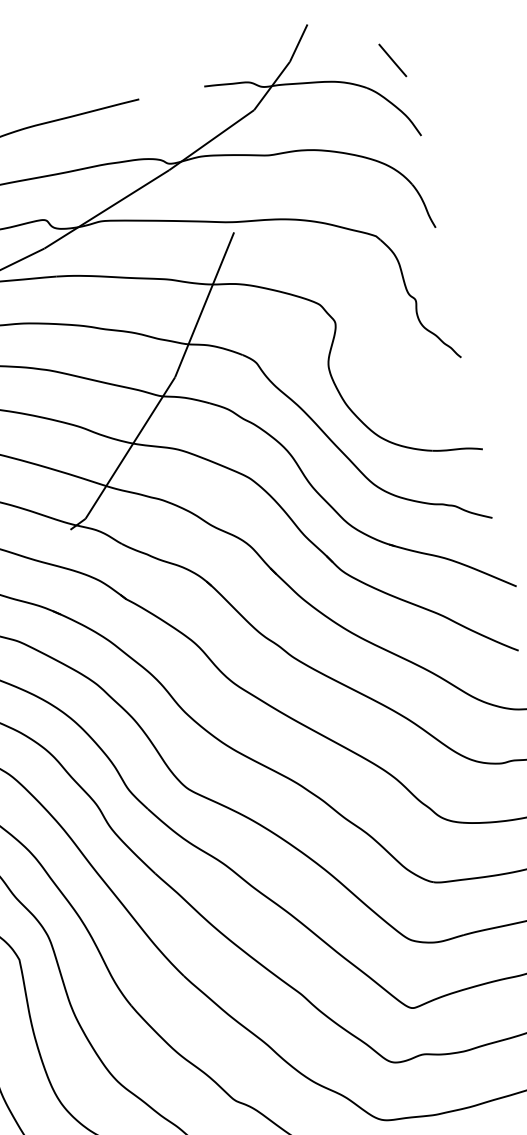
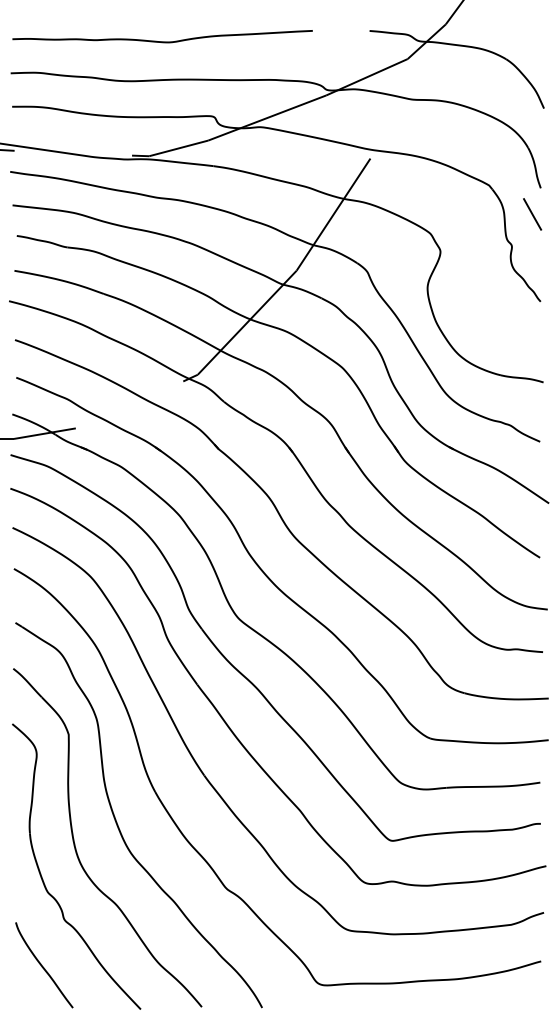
line: (392, 60) -> (532, 214), moved

